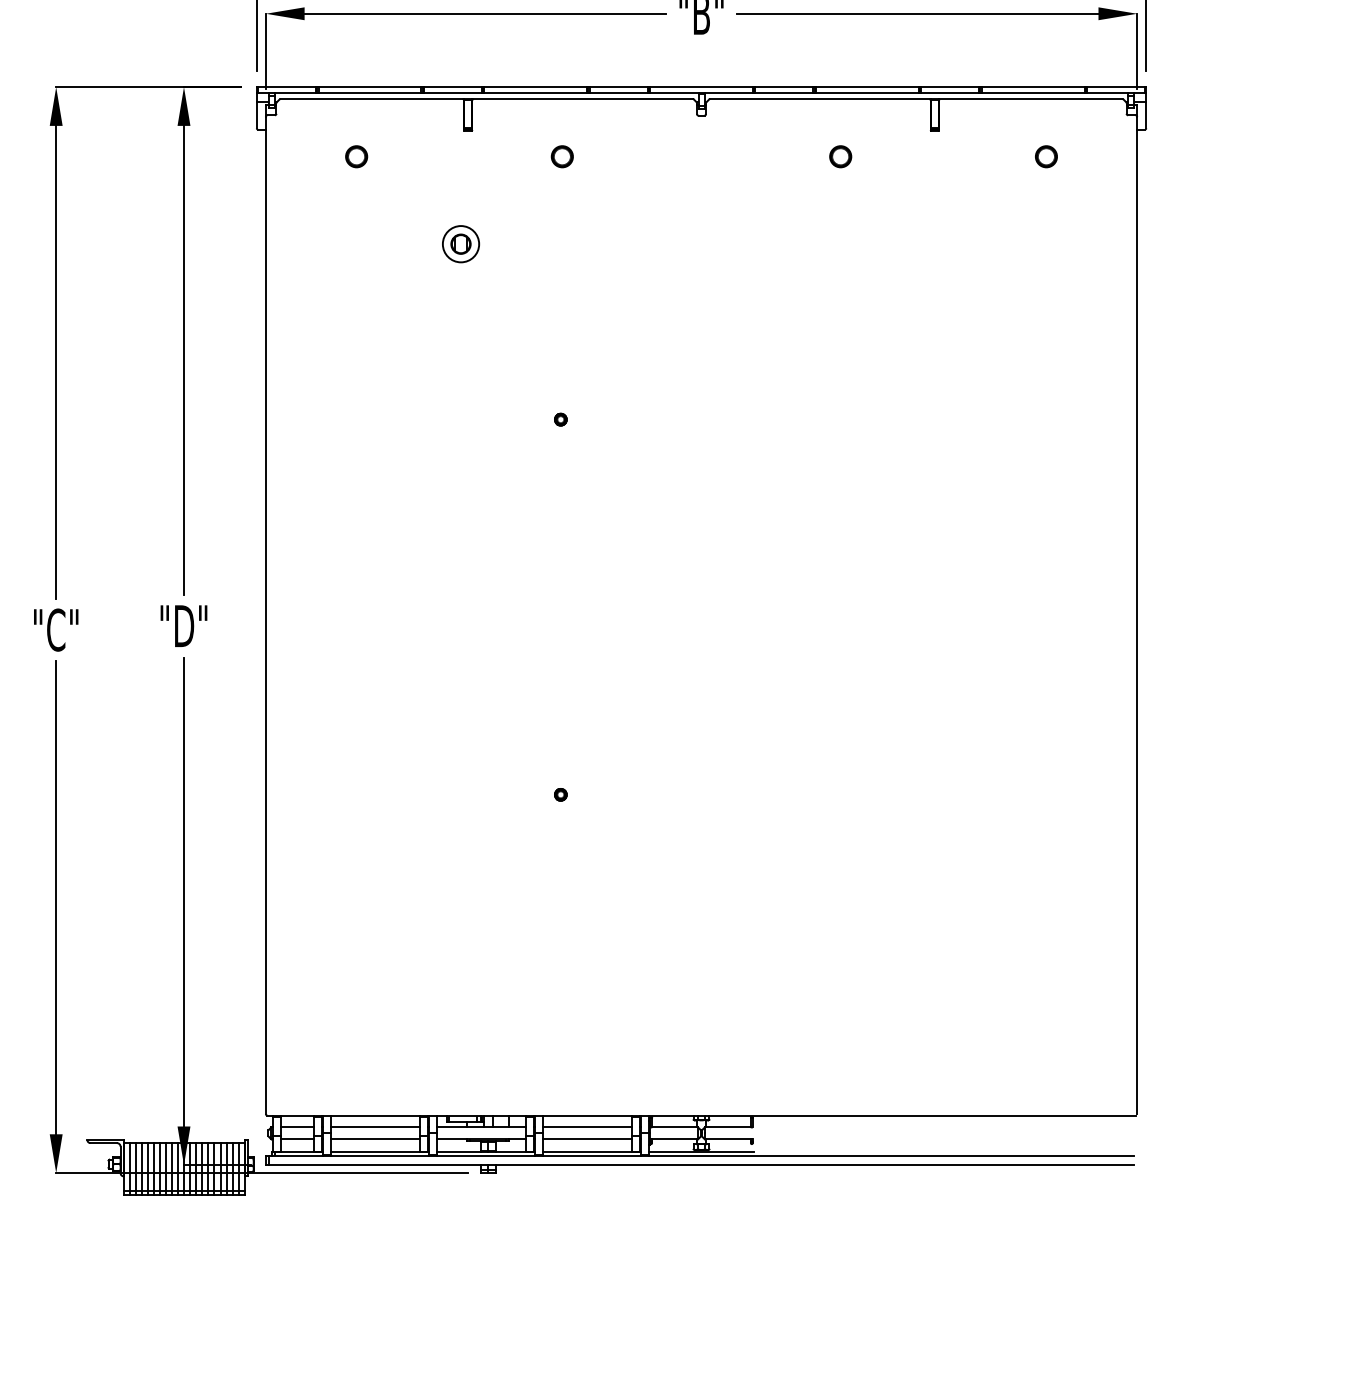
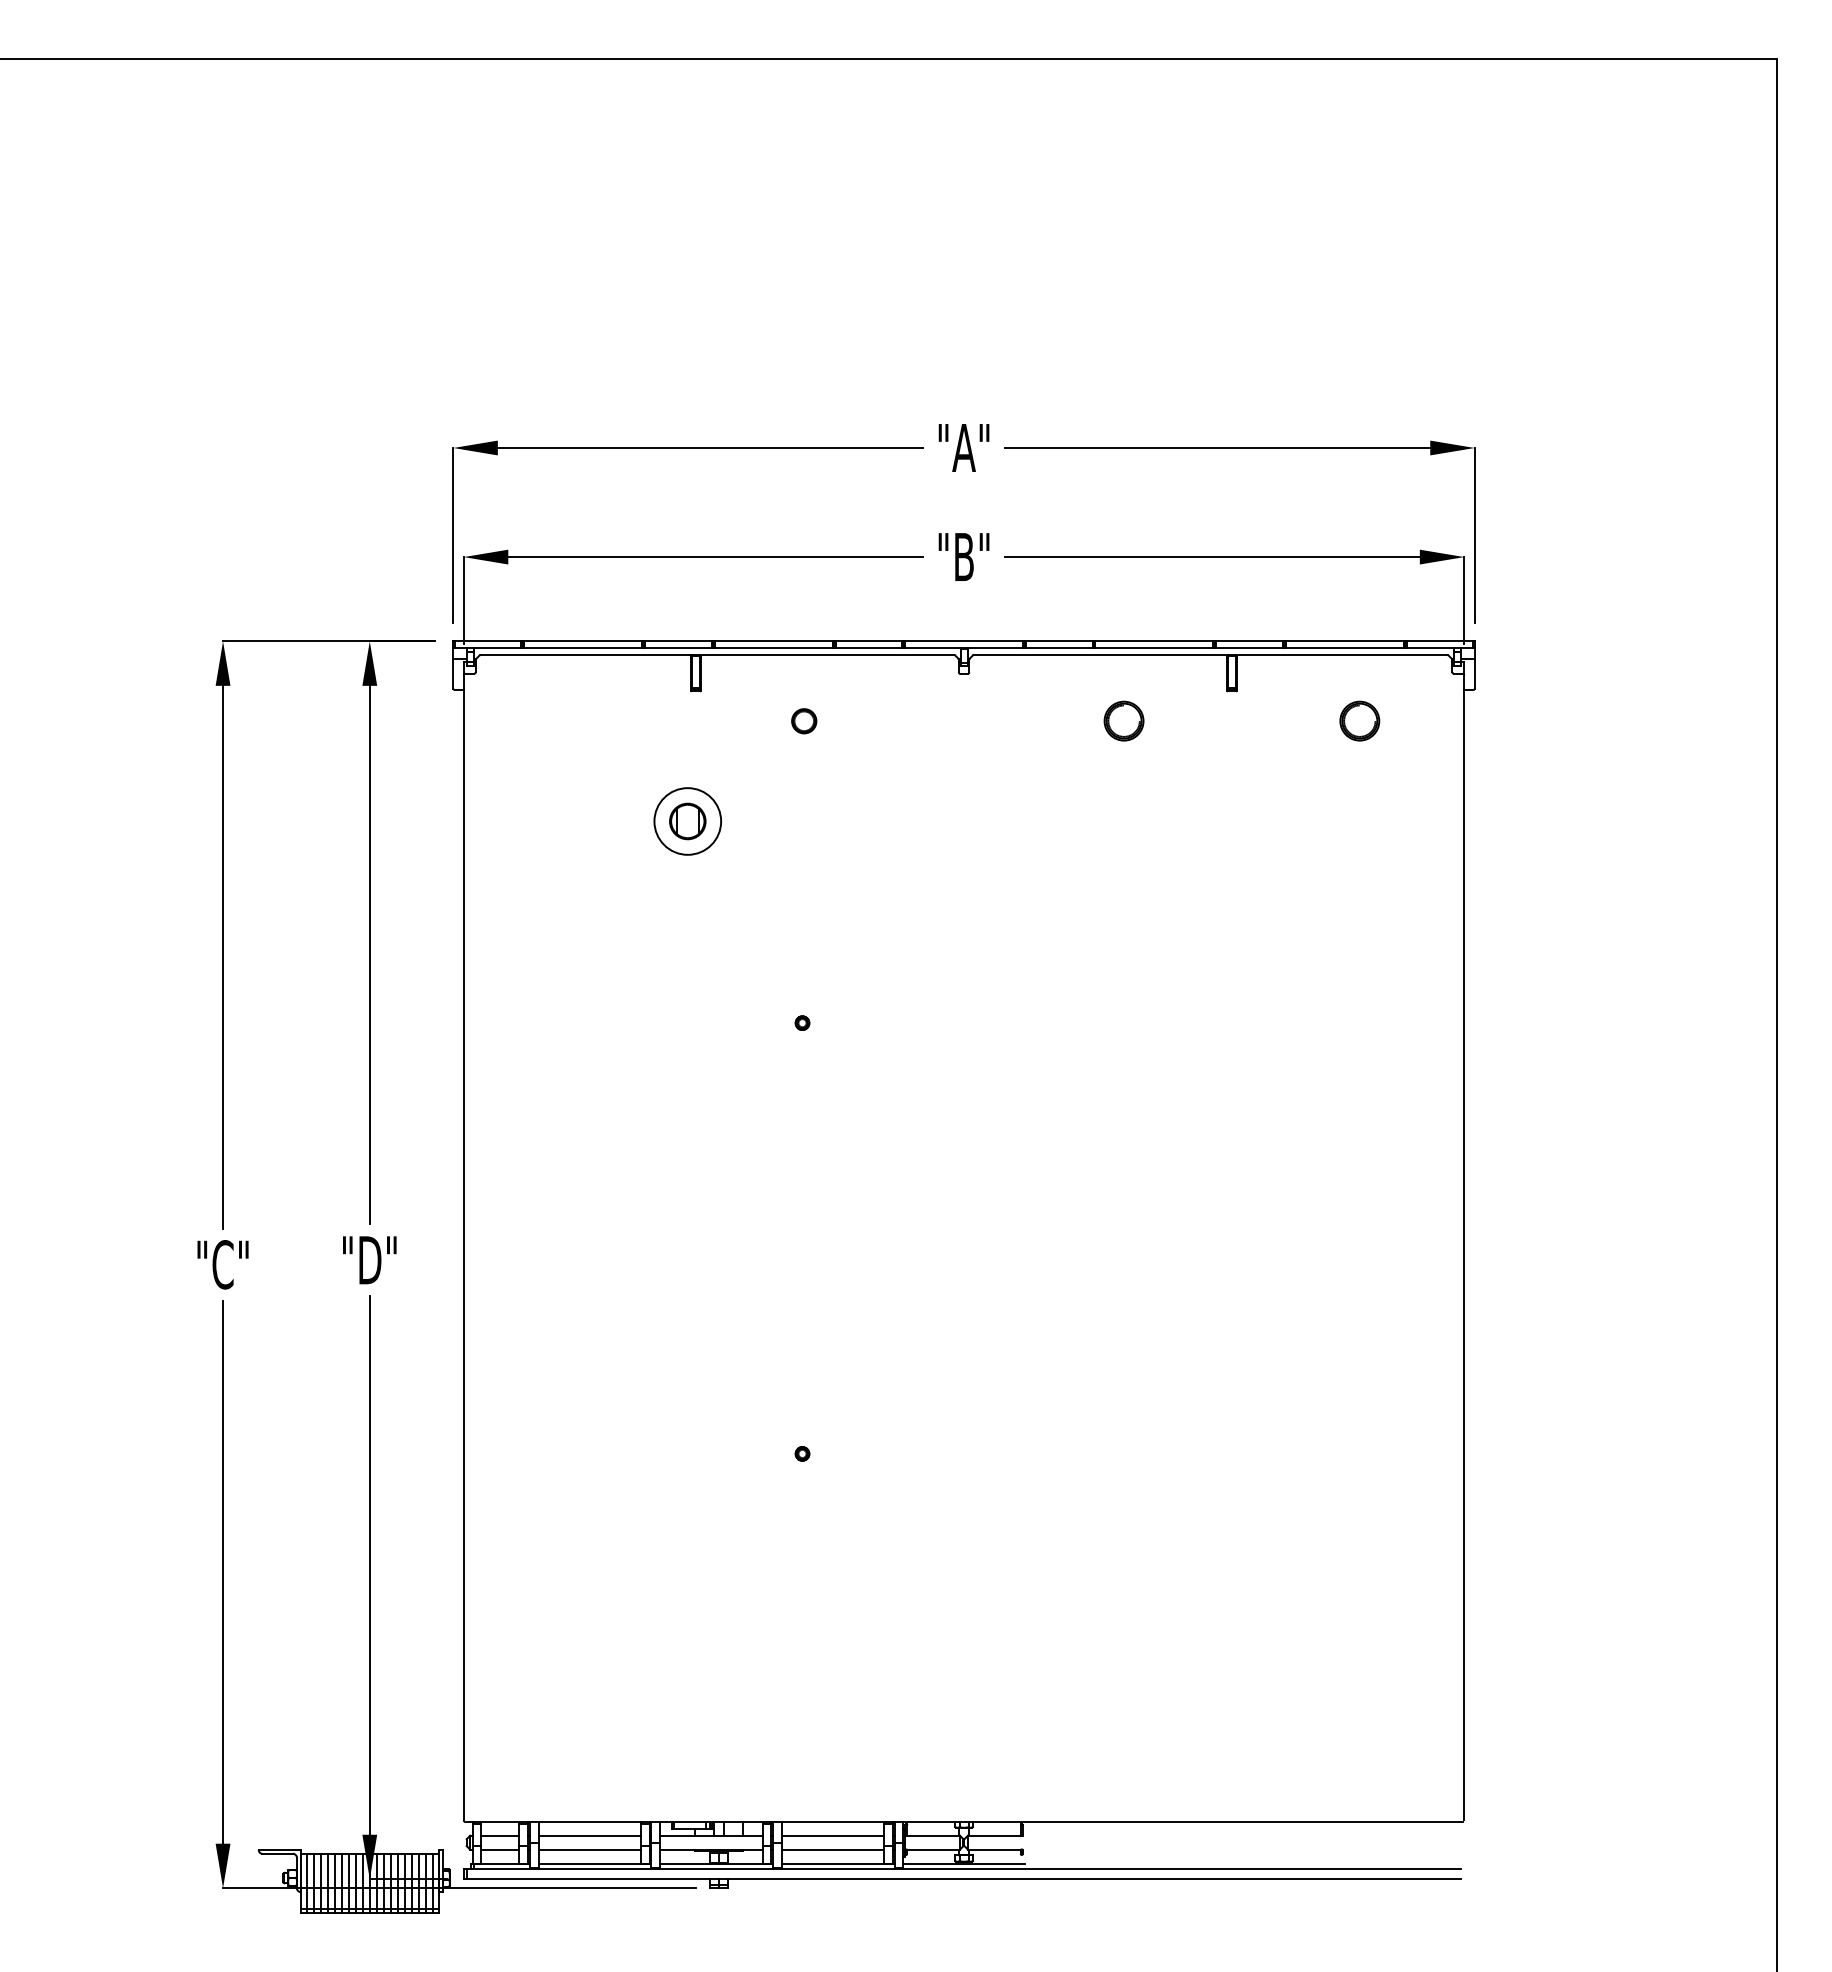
part: (357, 156) -> (568, 721), removed
part: (840, 156) -> (1123, 721), size x1.6
part: (1046, 156) -> (1360, 721), size x1.6
part: (460, 244) -> (687, 821), size x1.6

